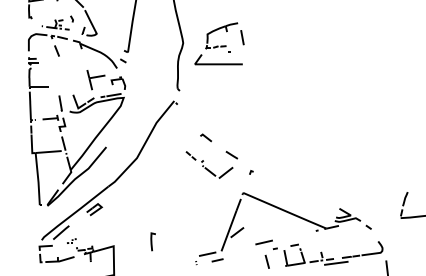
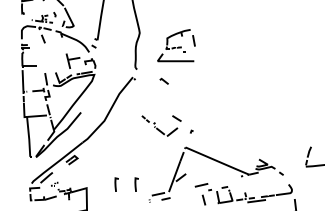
part: (219, 43) -> (176, 45), moved
line: (205, 136) -> (163, 80), moved
line: (178, 241) -> (136, 184), added

